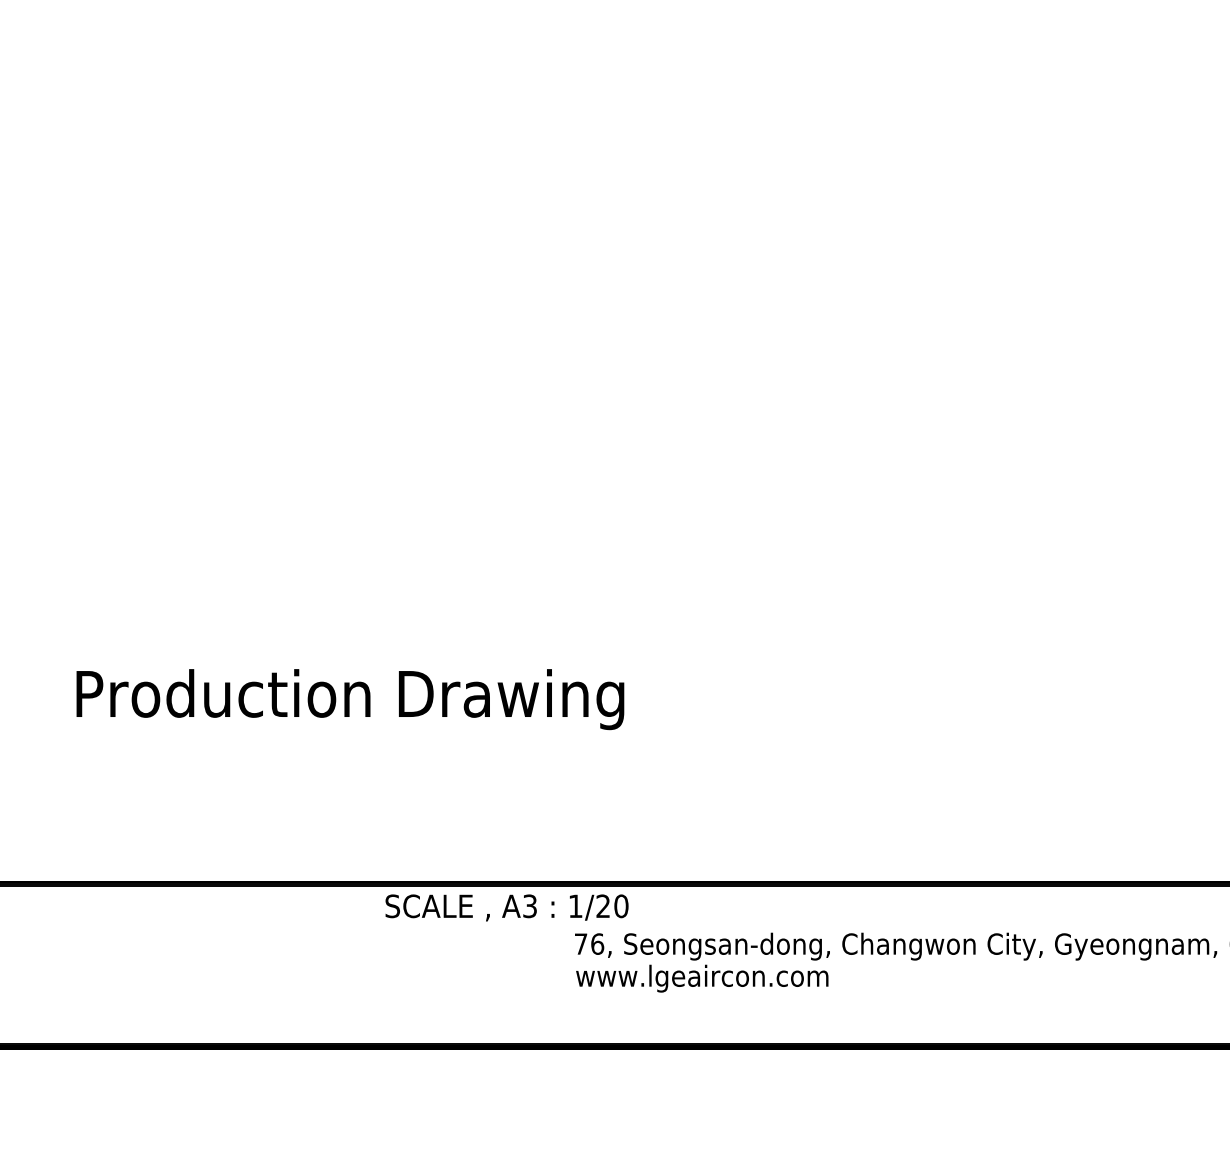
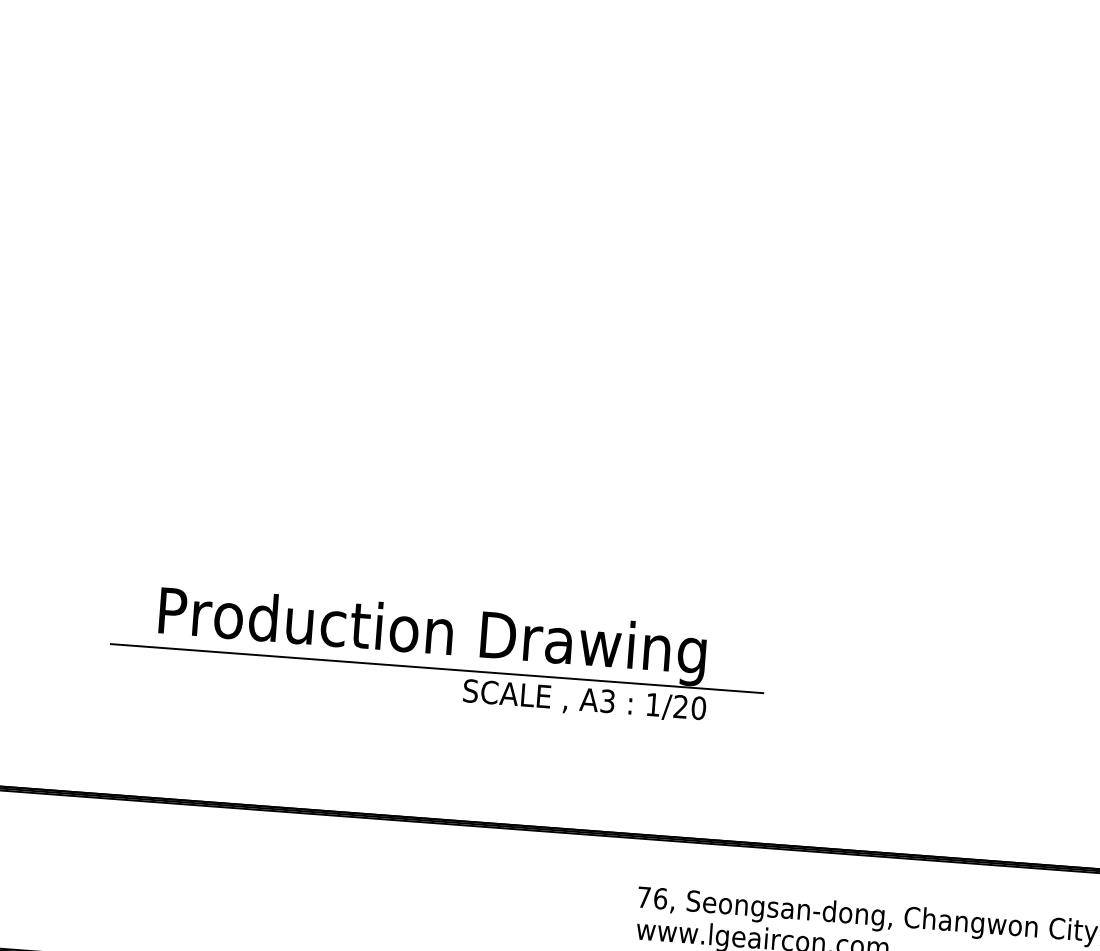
line: (357, 731) -> (437, 668), added
text: (506, 907) -> (584, 700), moved

